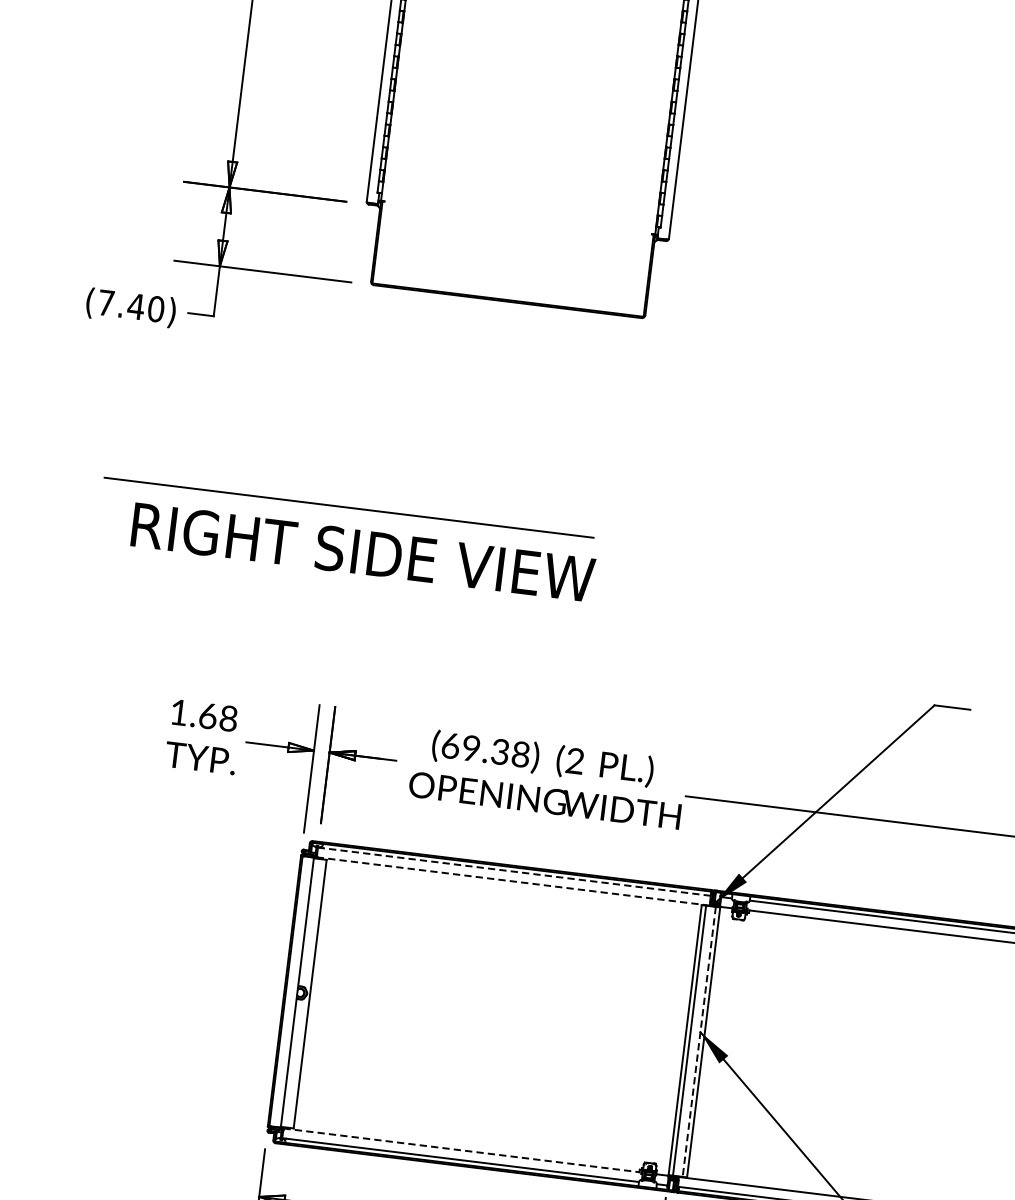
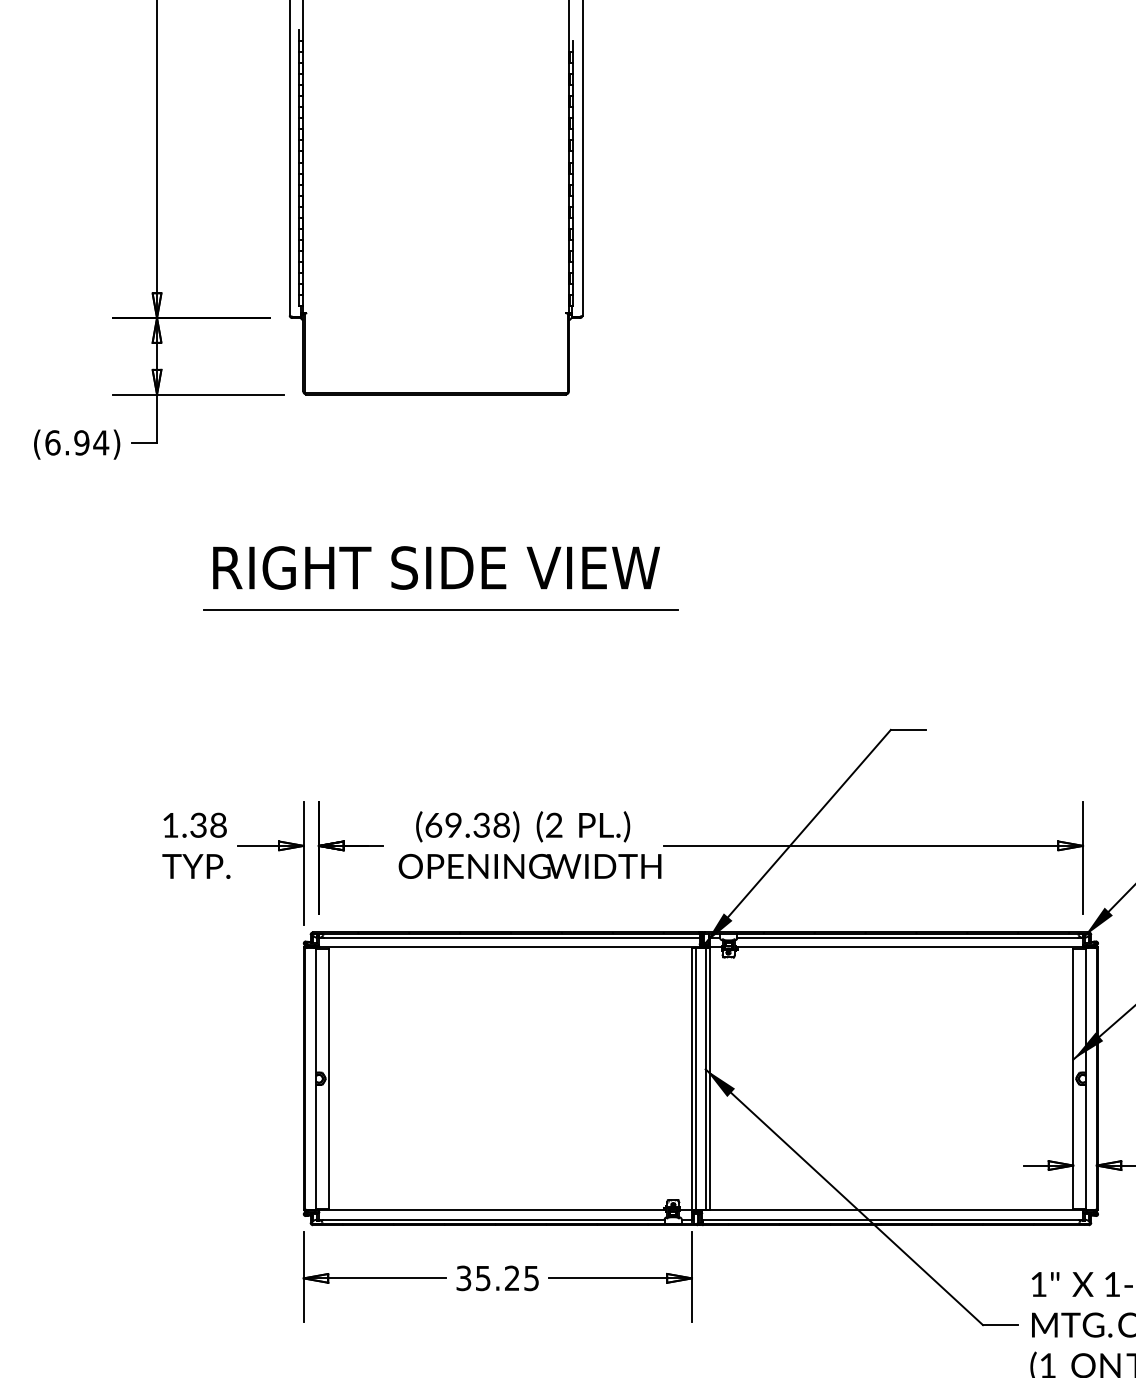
text: (131, 305) -> (77, 442), (7.40) -> (6.94)
line: (348, 507) -> (440, 609), moved
text: (363, 552) -> (436, 567), moved
text: (208, 715) -> (198, 824), 1.68 -> 1.38
line: (516, 872) -> (511, 938), dashed -> solid
line: (512, 881) -> (508, 947), dashed -> solid
line: (699, 1041) -> (705, 1078), dashed -> solid
line: (461, 1150) -> (491, 1210), dashed -> solid

